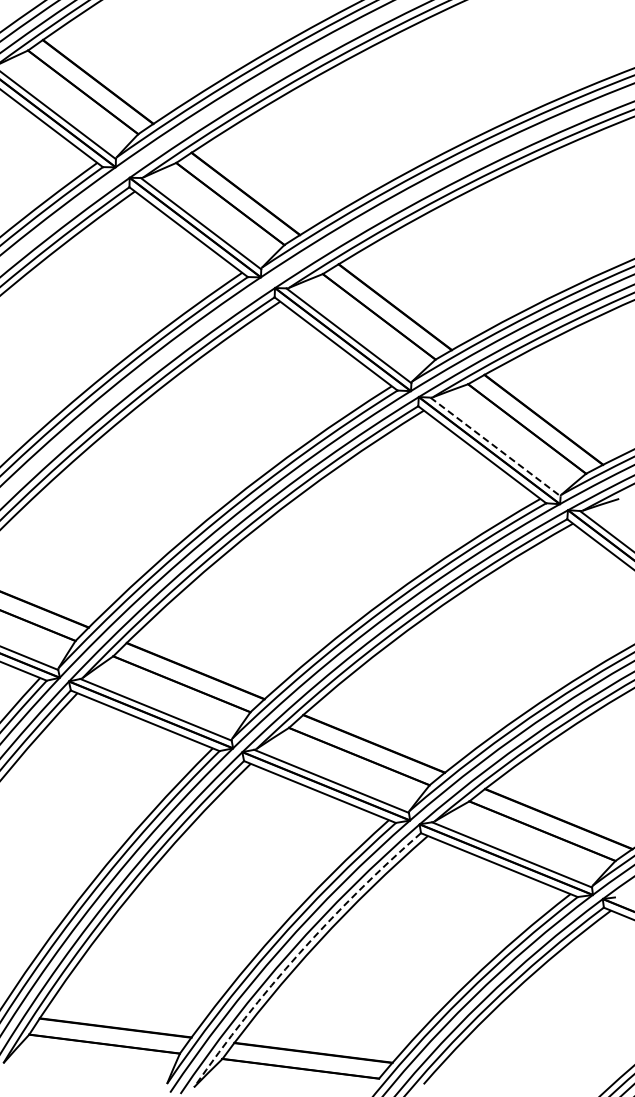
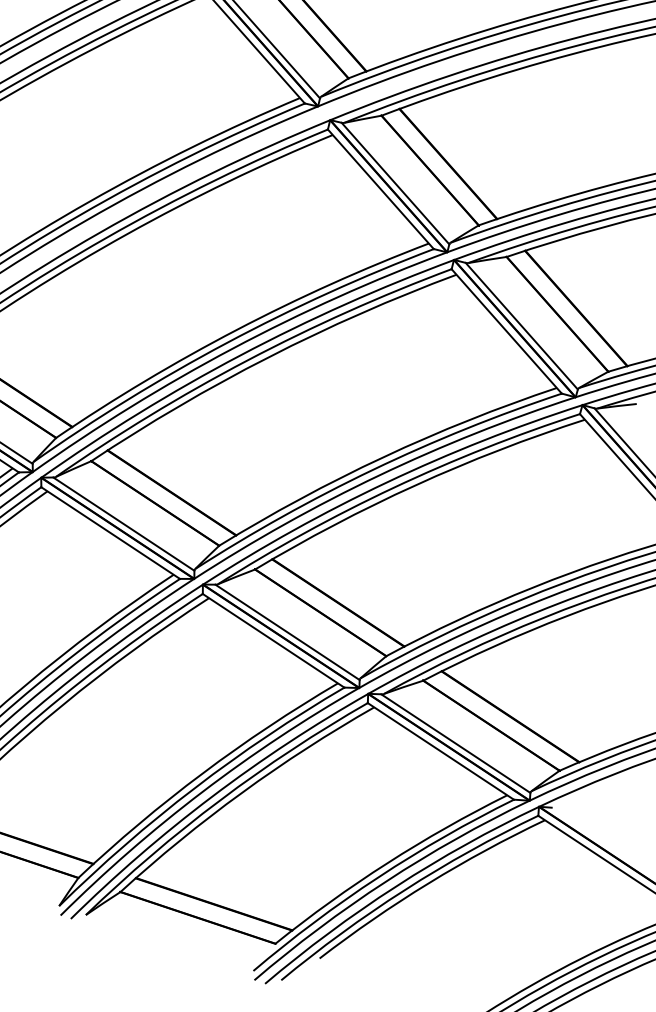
line: (495, 446) -> (521, 325), dashed -> solid
arc: (299, 953) -> (220, 800), dashed -> solid

